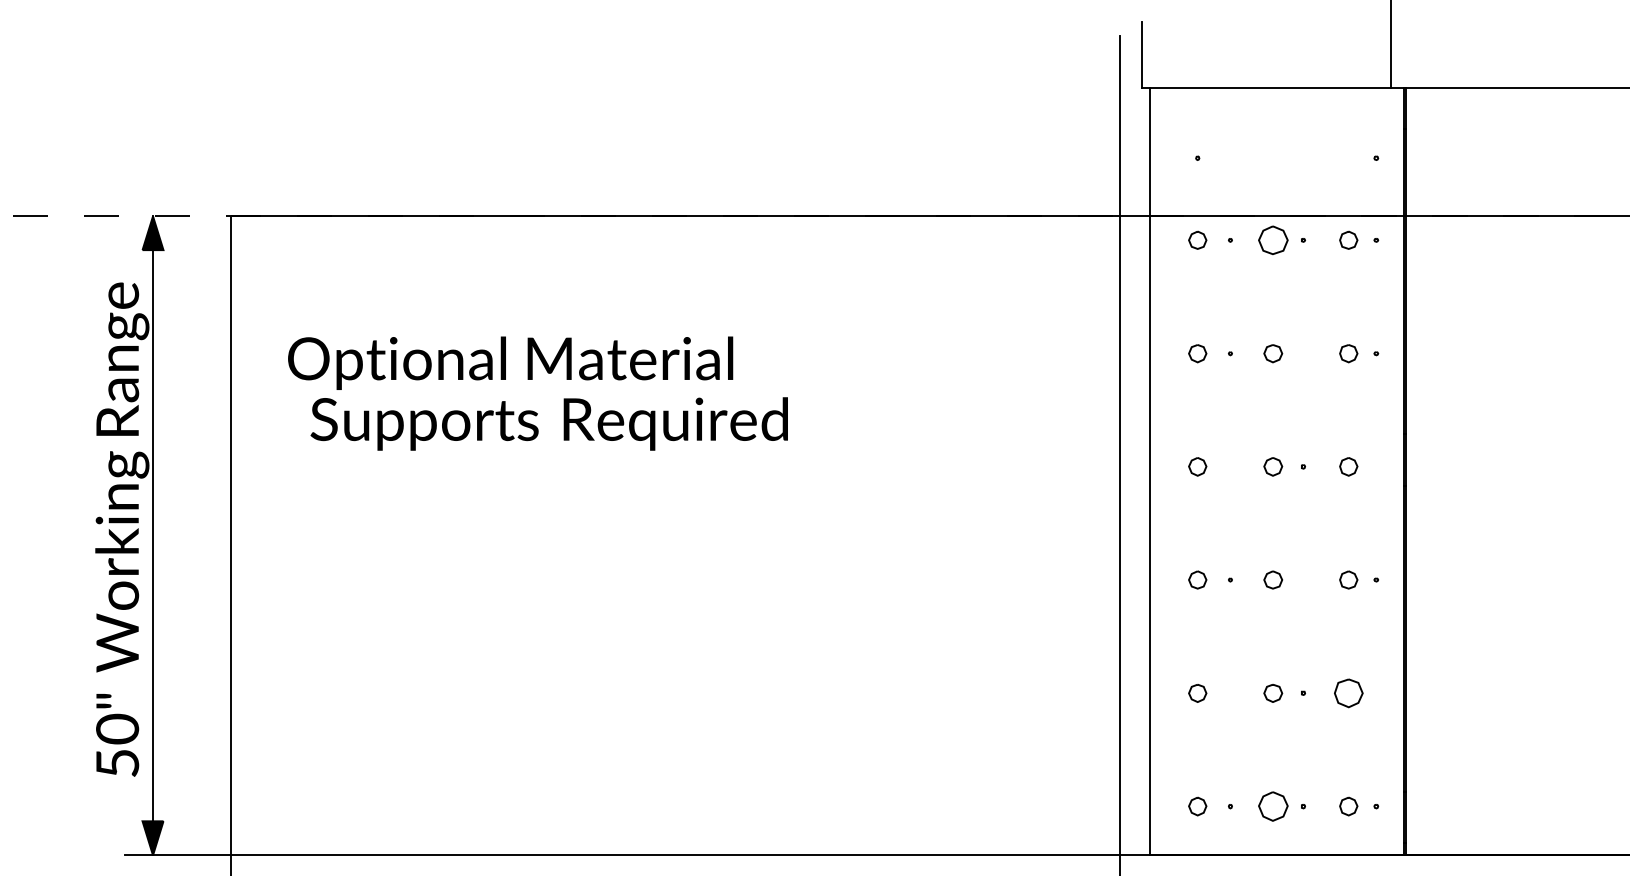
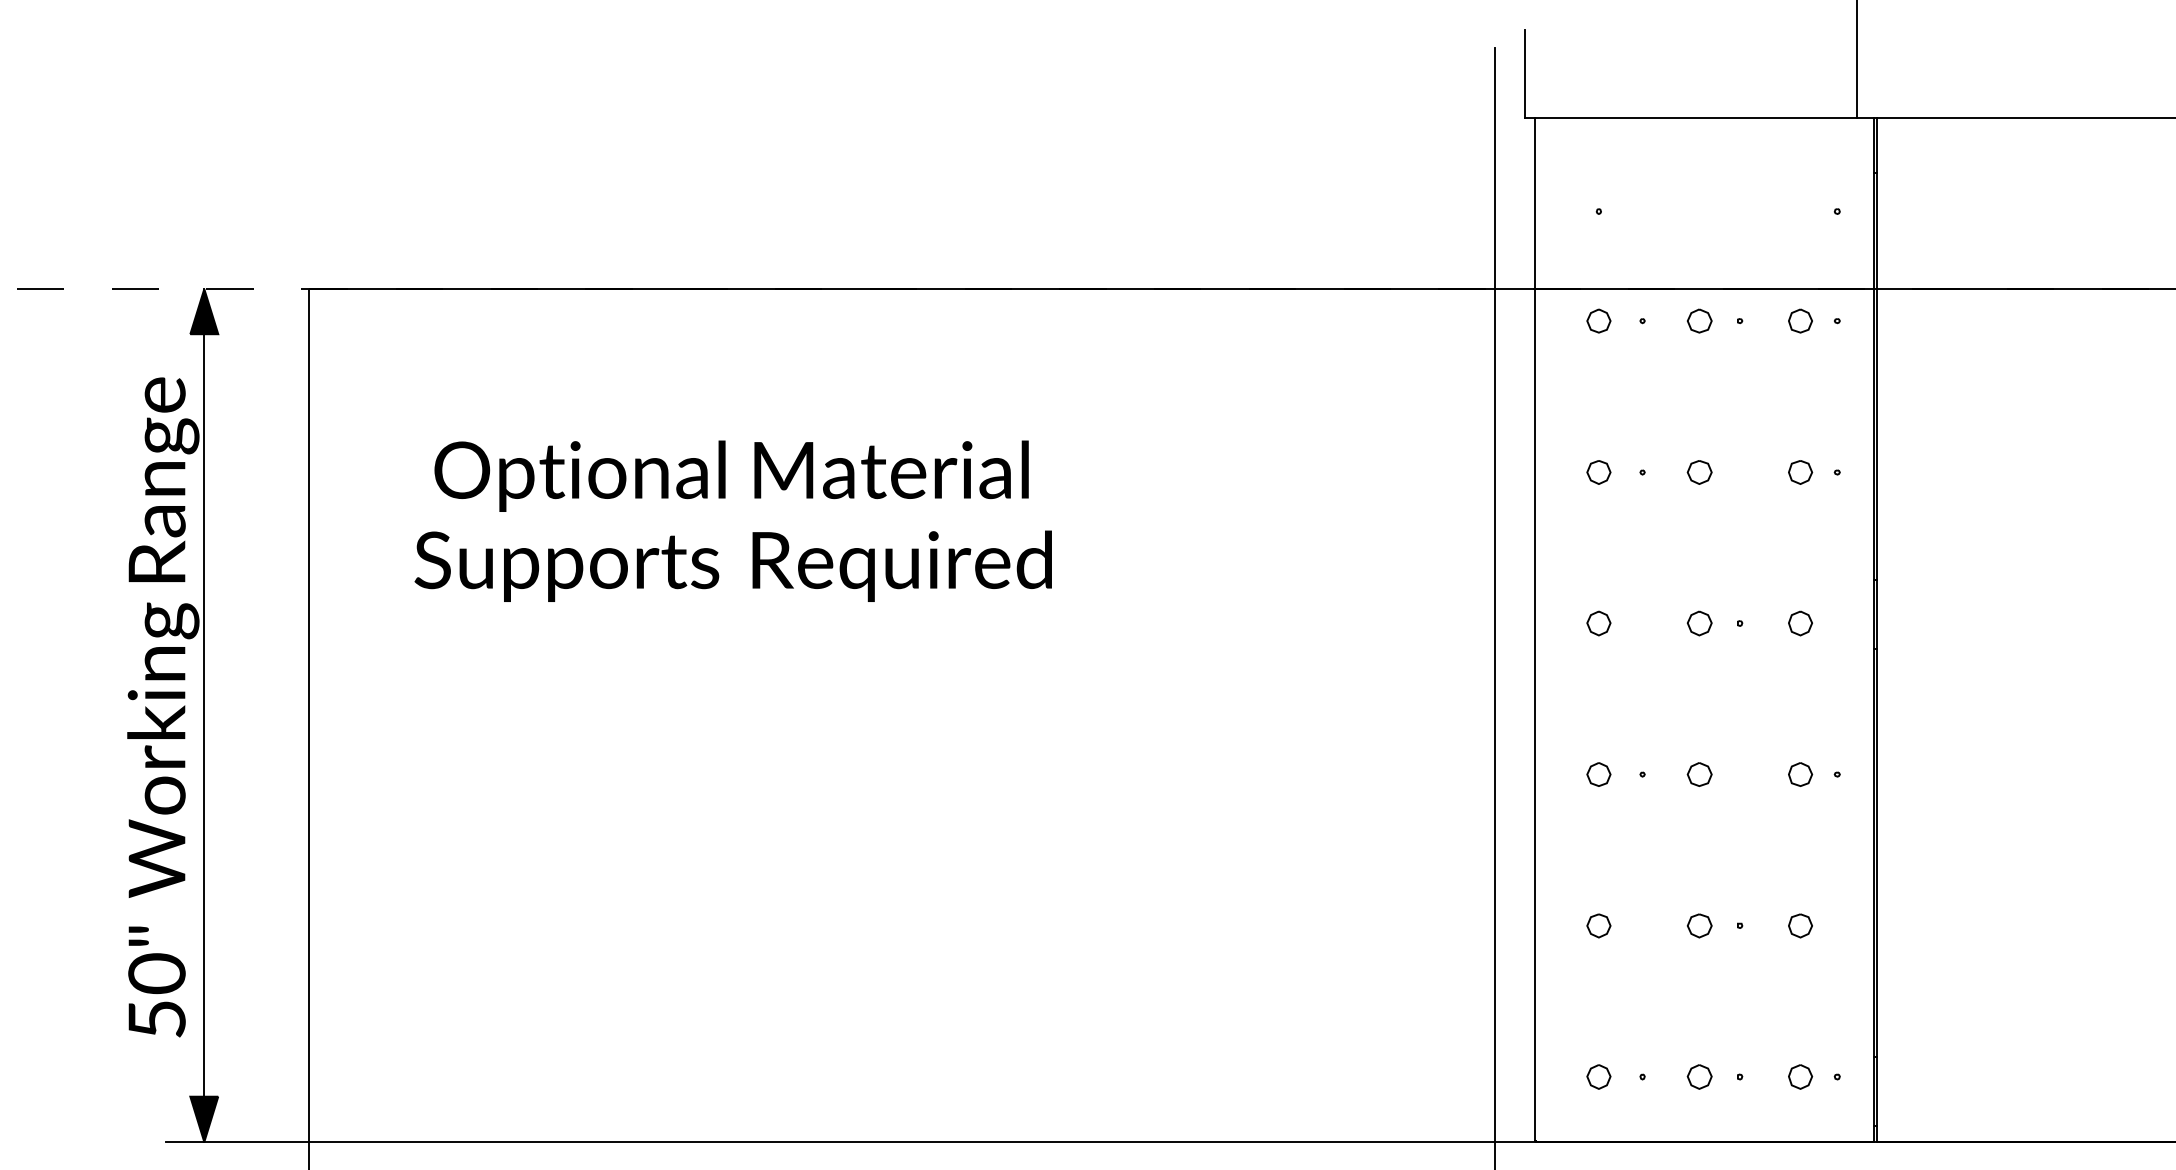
part: (1273, 239) -> (1699, 320), size x0.62
text: (510, 362) -> (731, 475), moved
part: (1348, 693) -> (1800, 925), size x0.62
part: (1273, 806) -> (1699, 1076), size x0.62

